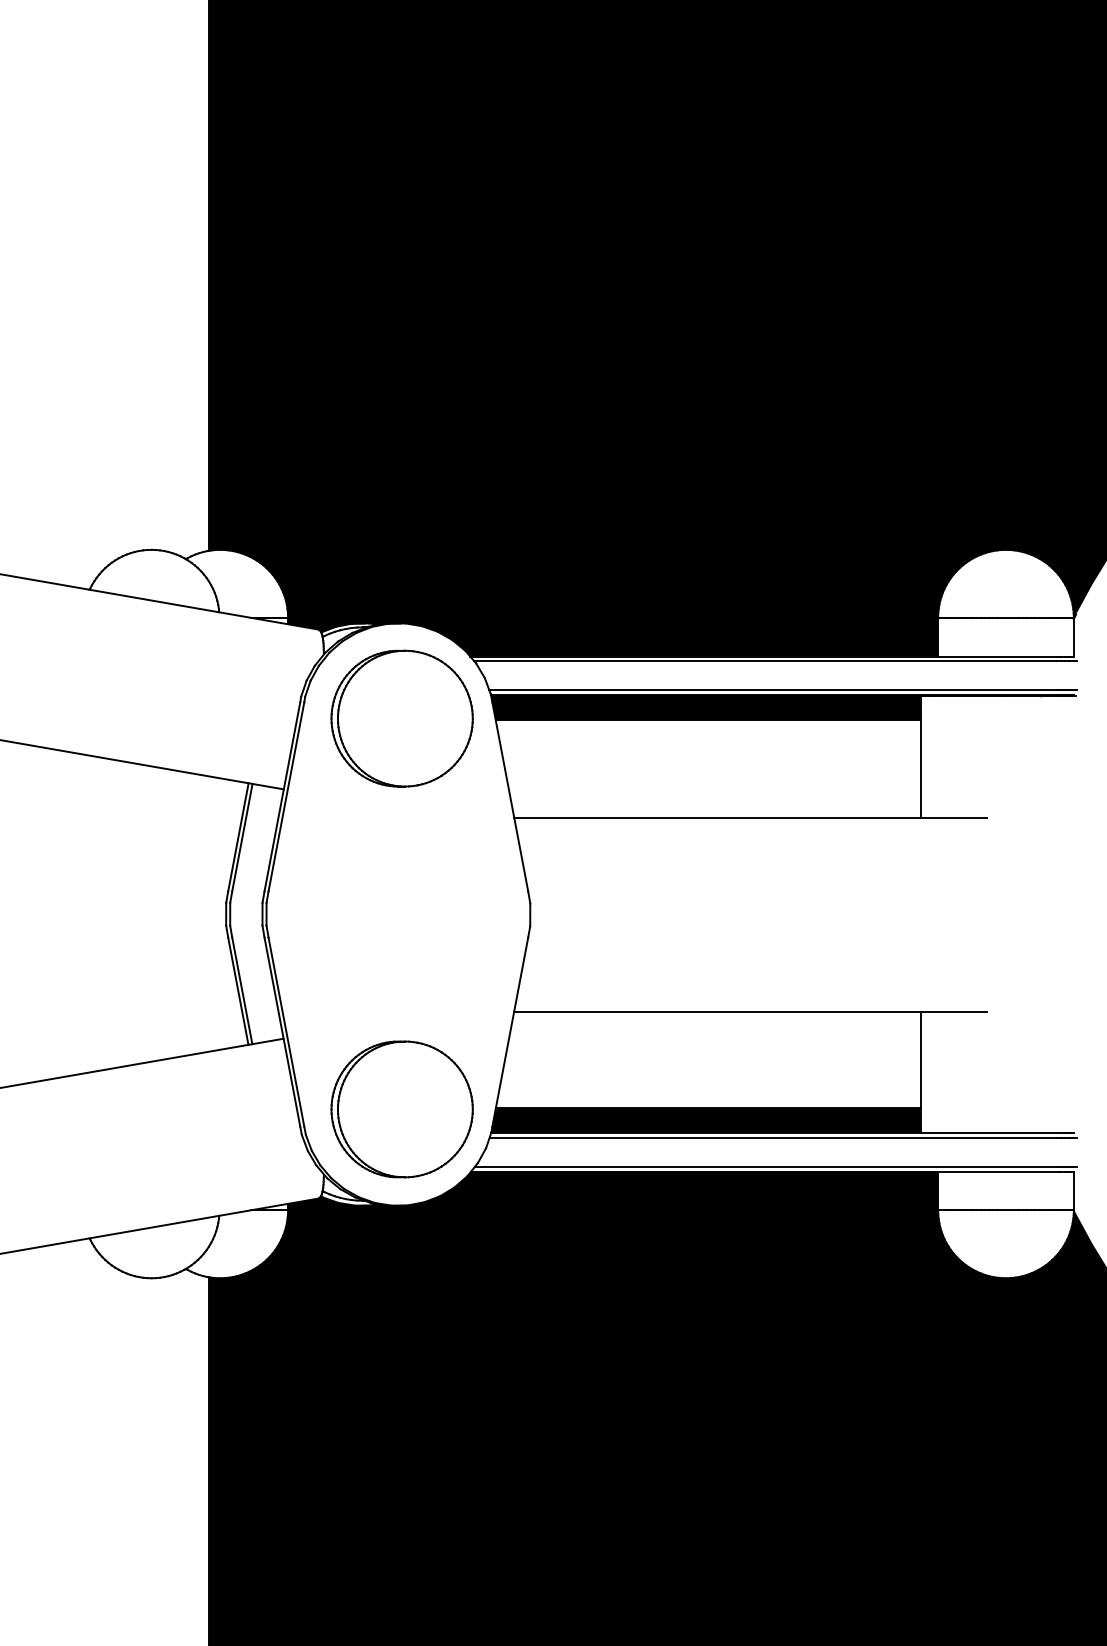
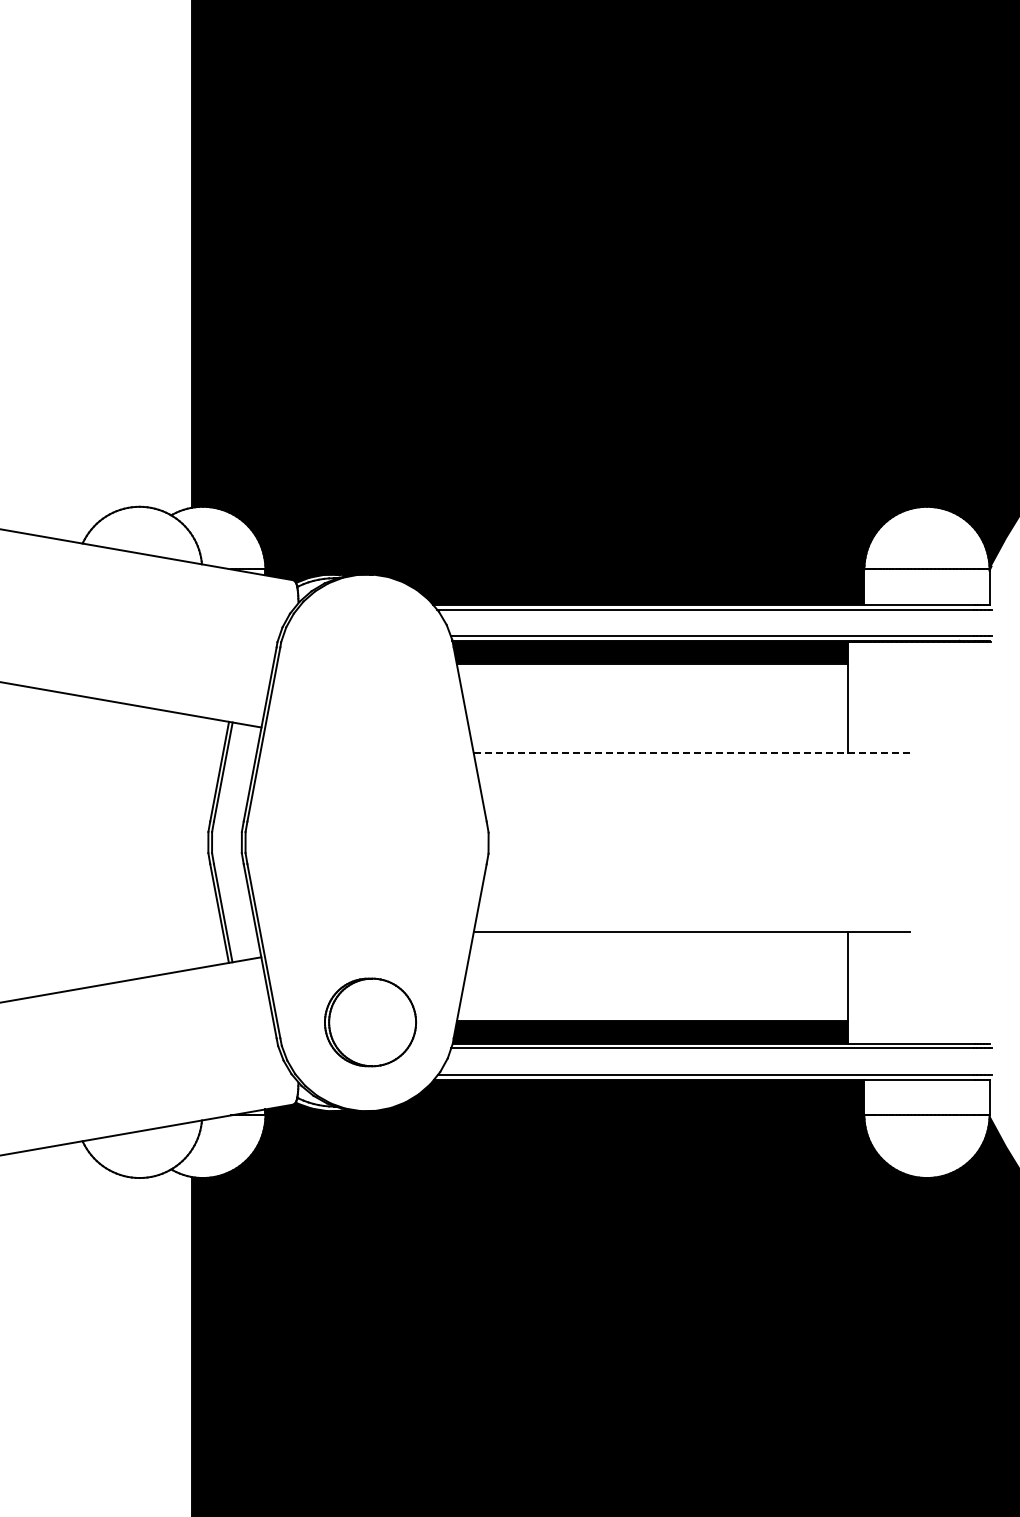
part: (402, 717) -> (370, 661), removed
line: (750, 817) -> (691, 753), solid -> dashed
part: (402, 1109) -> (370, 1022), size x0.7

